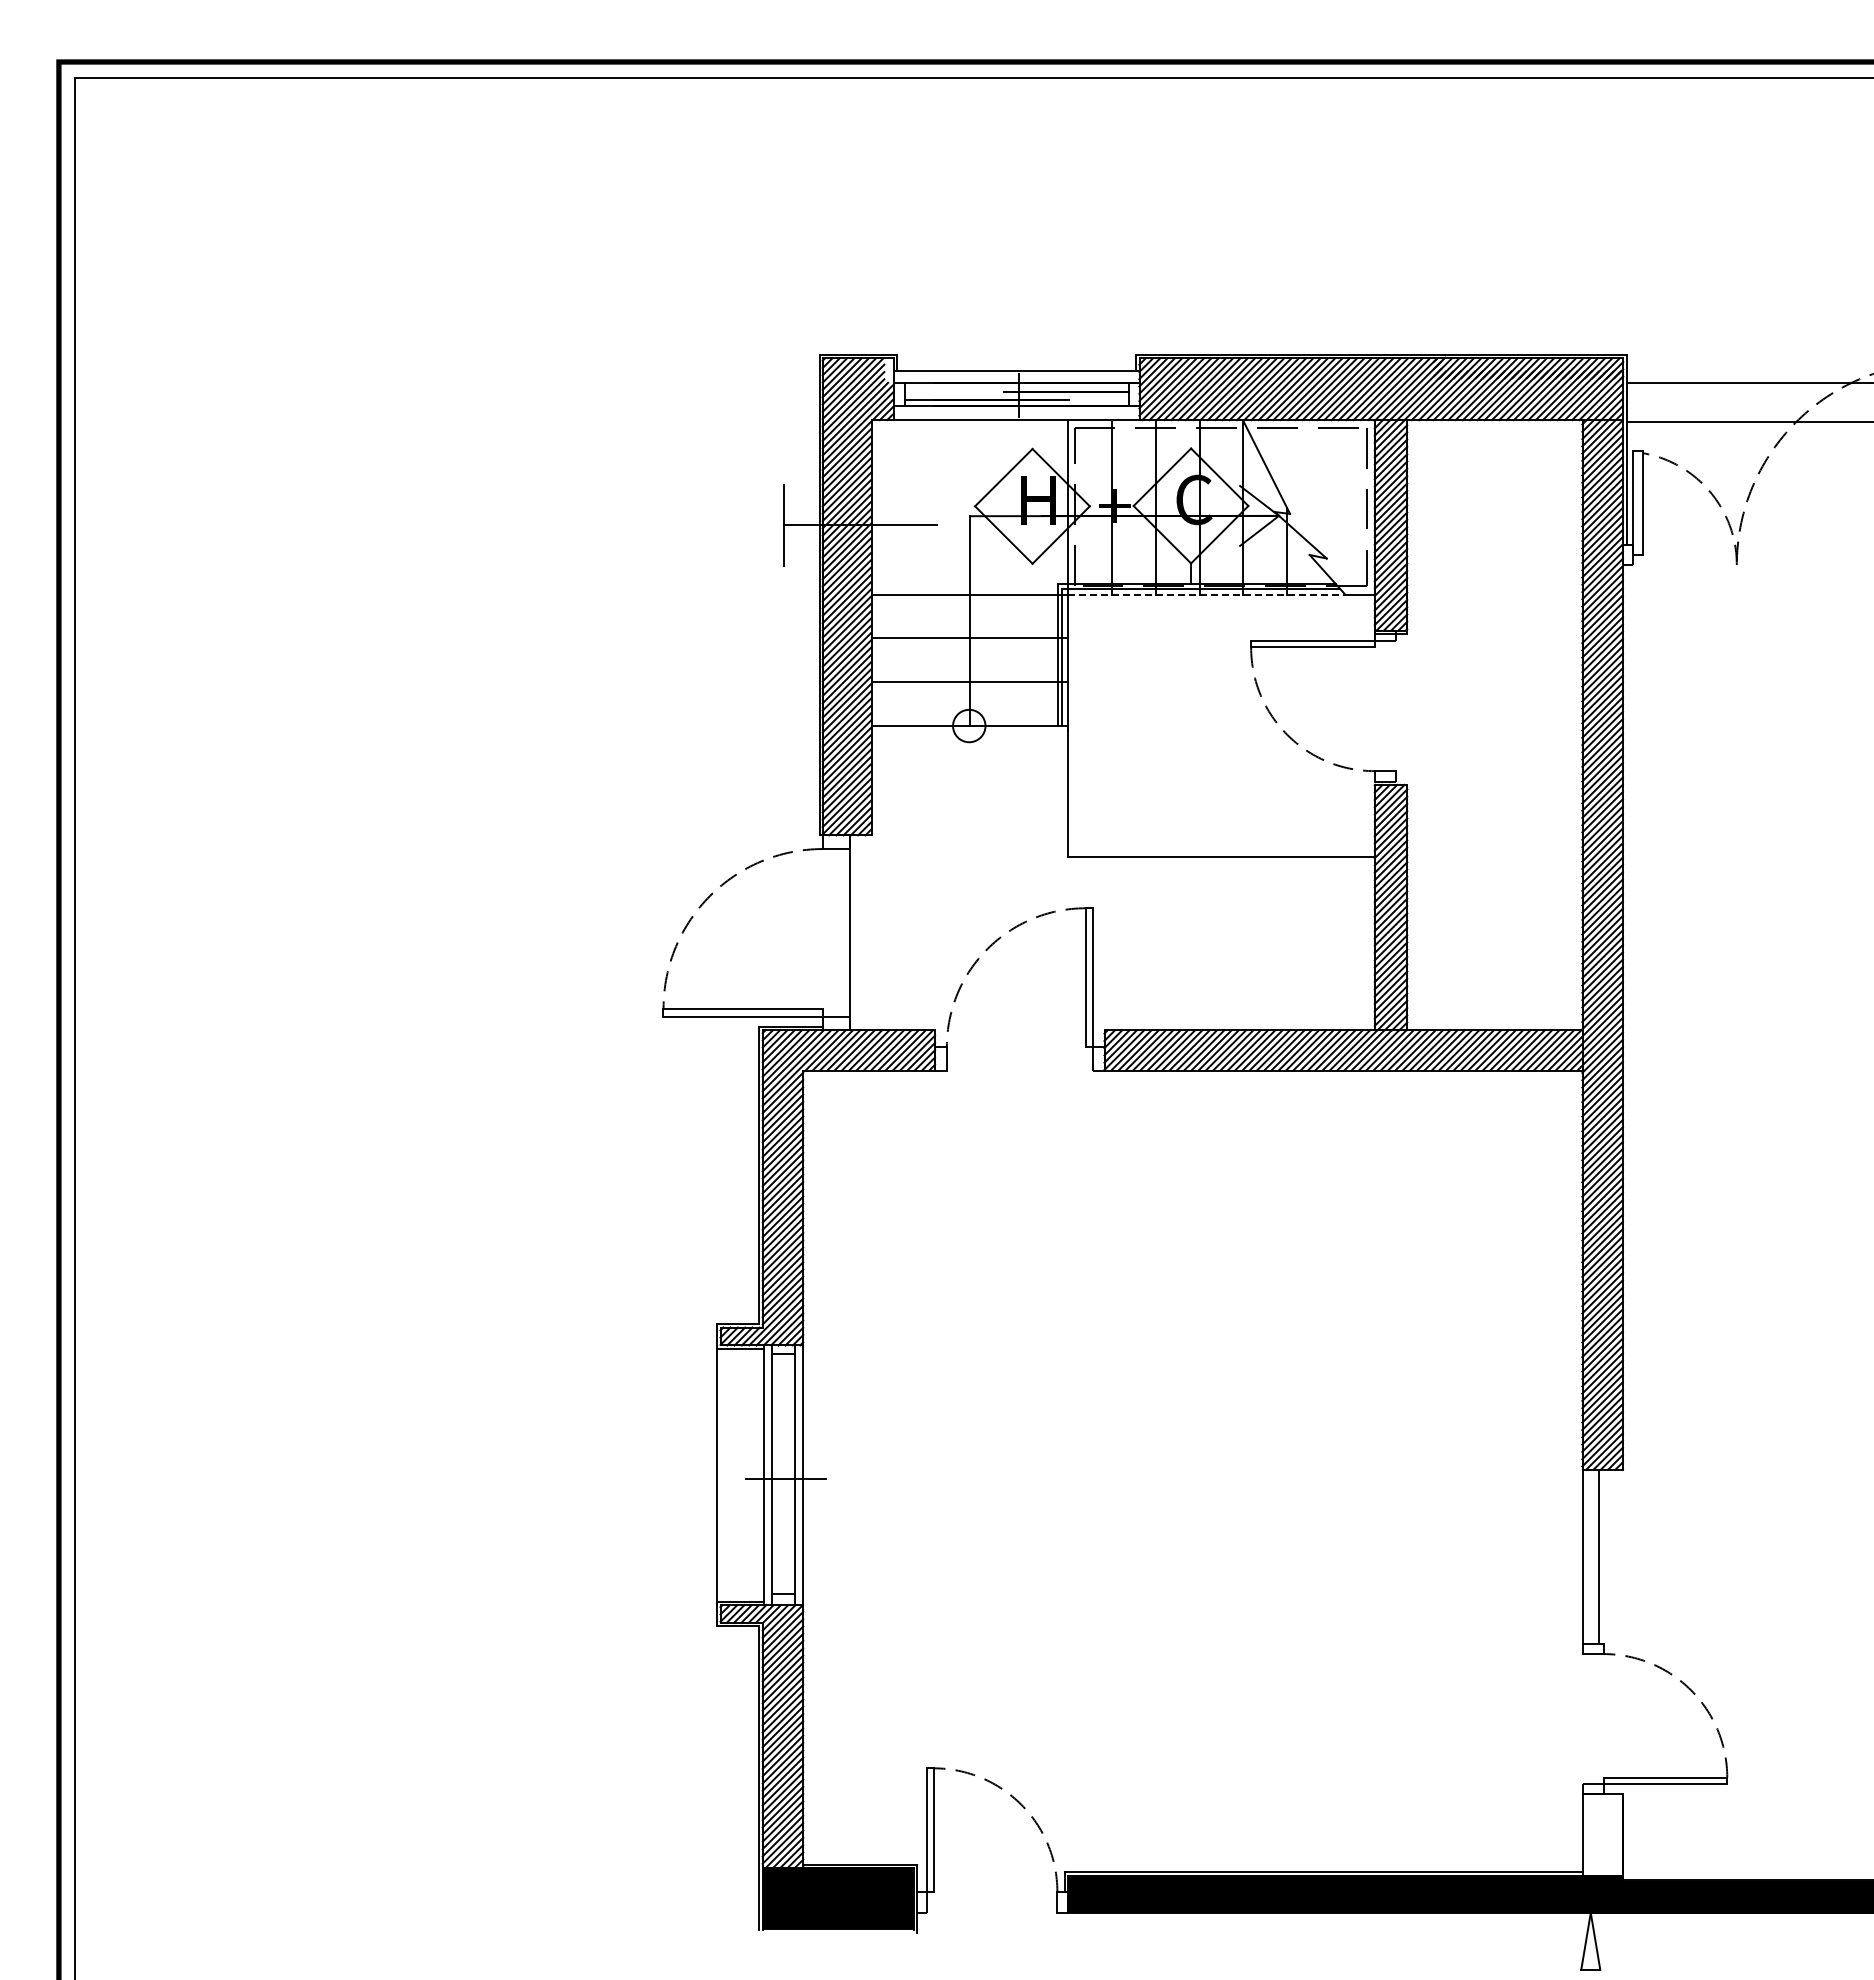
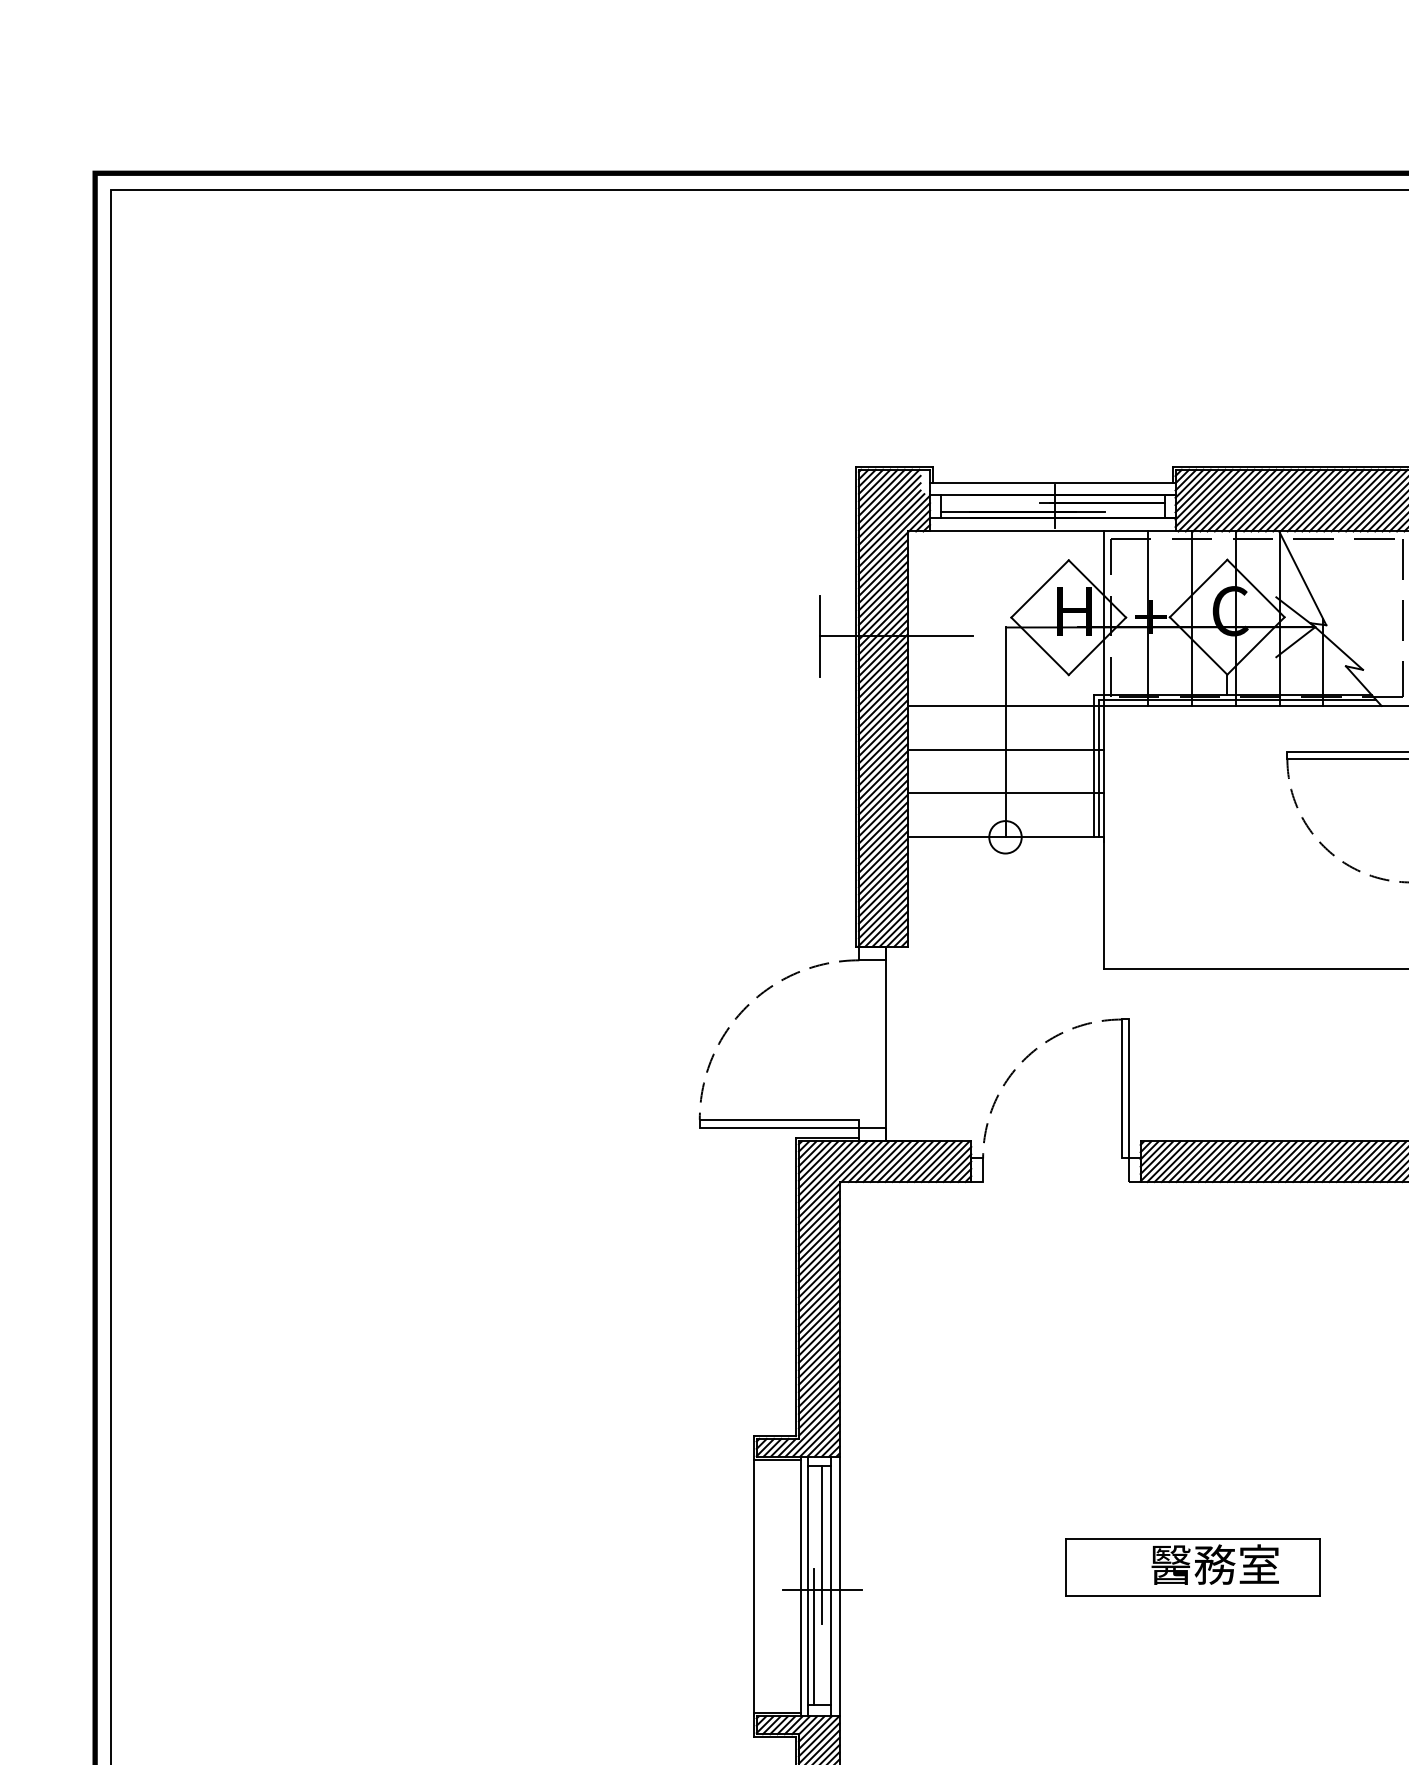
line: (1206, 594) -> (1242, 705), dashed -> solid
line: (786, 1433) -> (822, 1544), added
part: (1156, 1455) -> (1192, 1566), added
line: (777, 1525) -> (813, 1636), added

